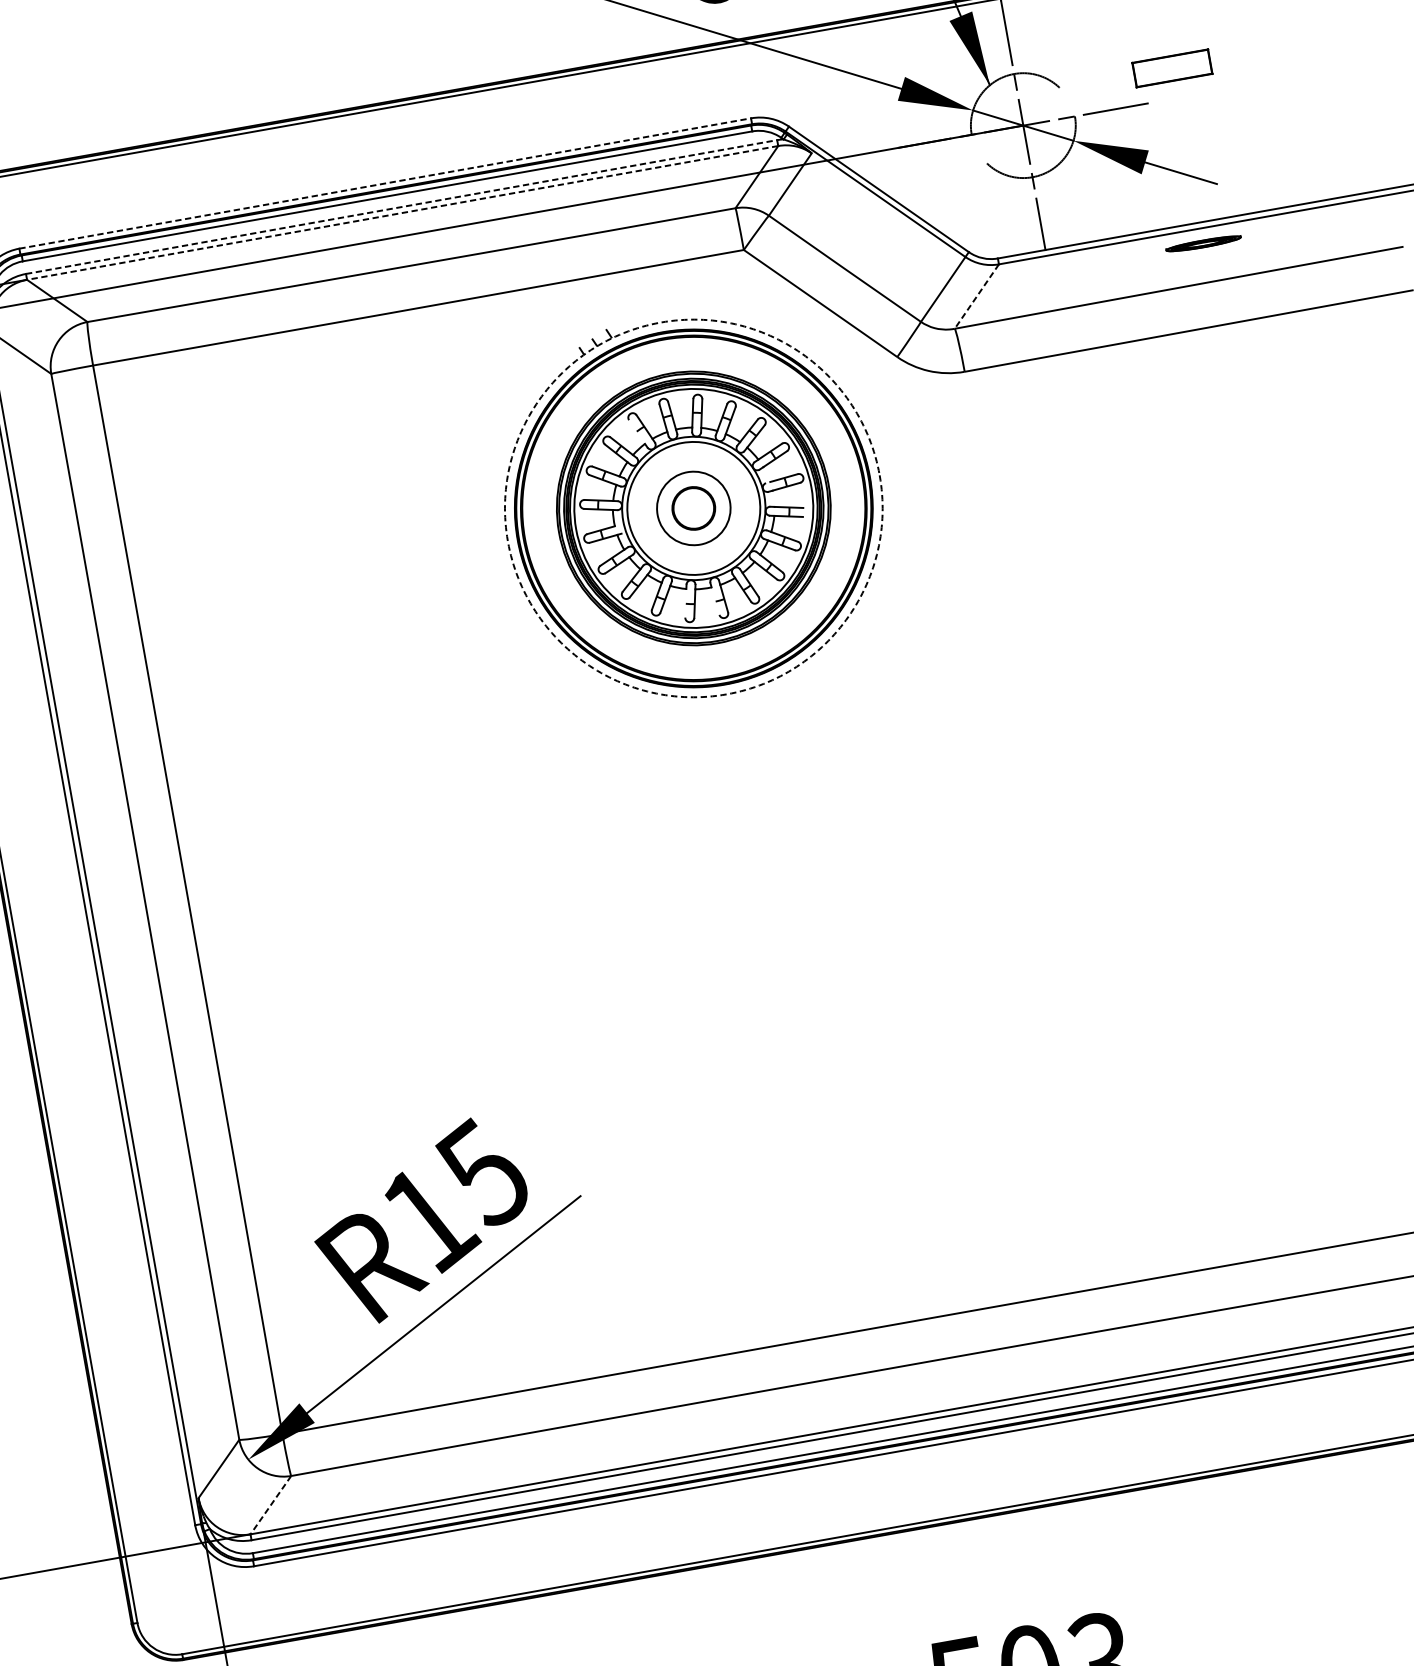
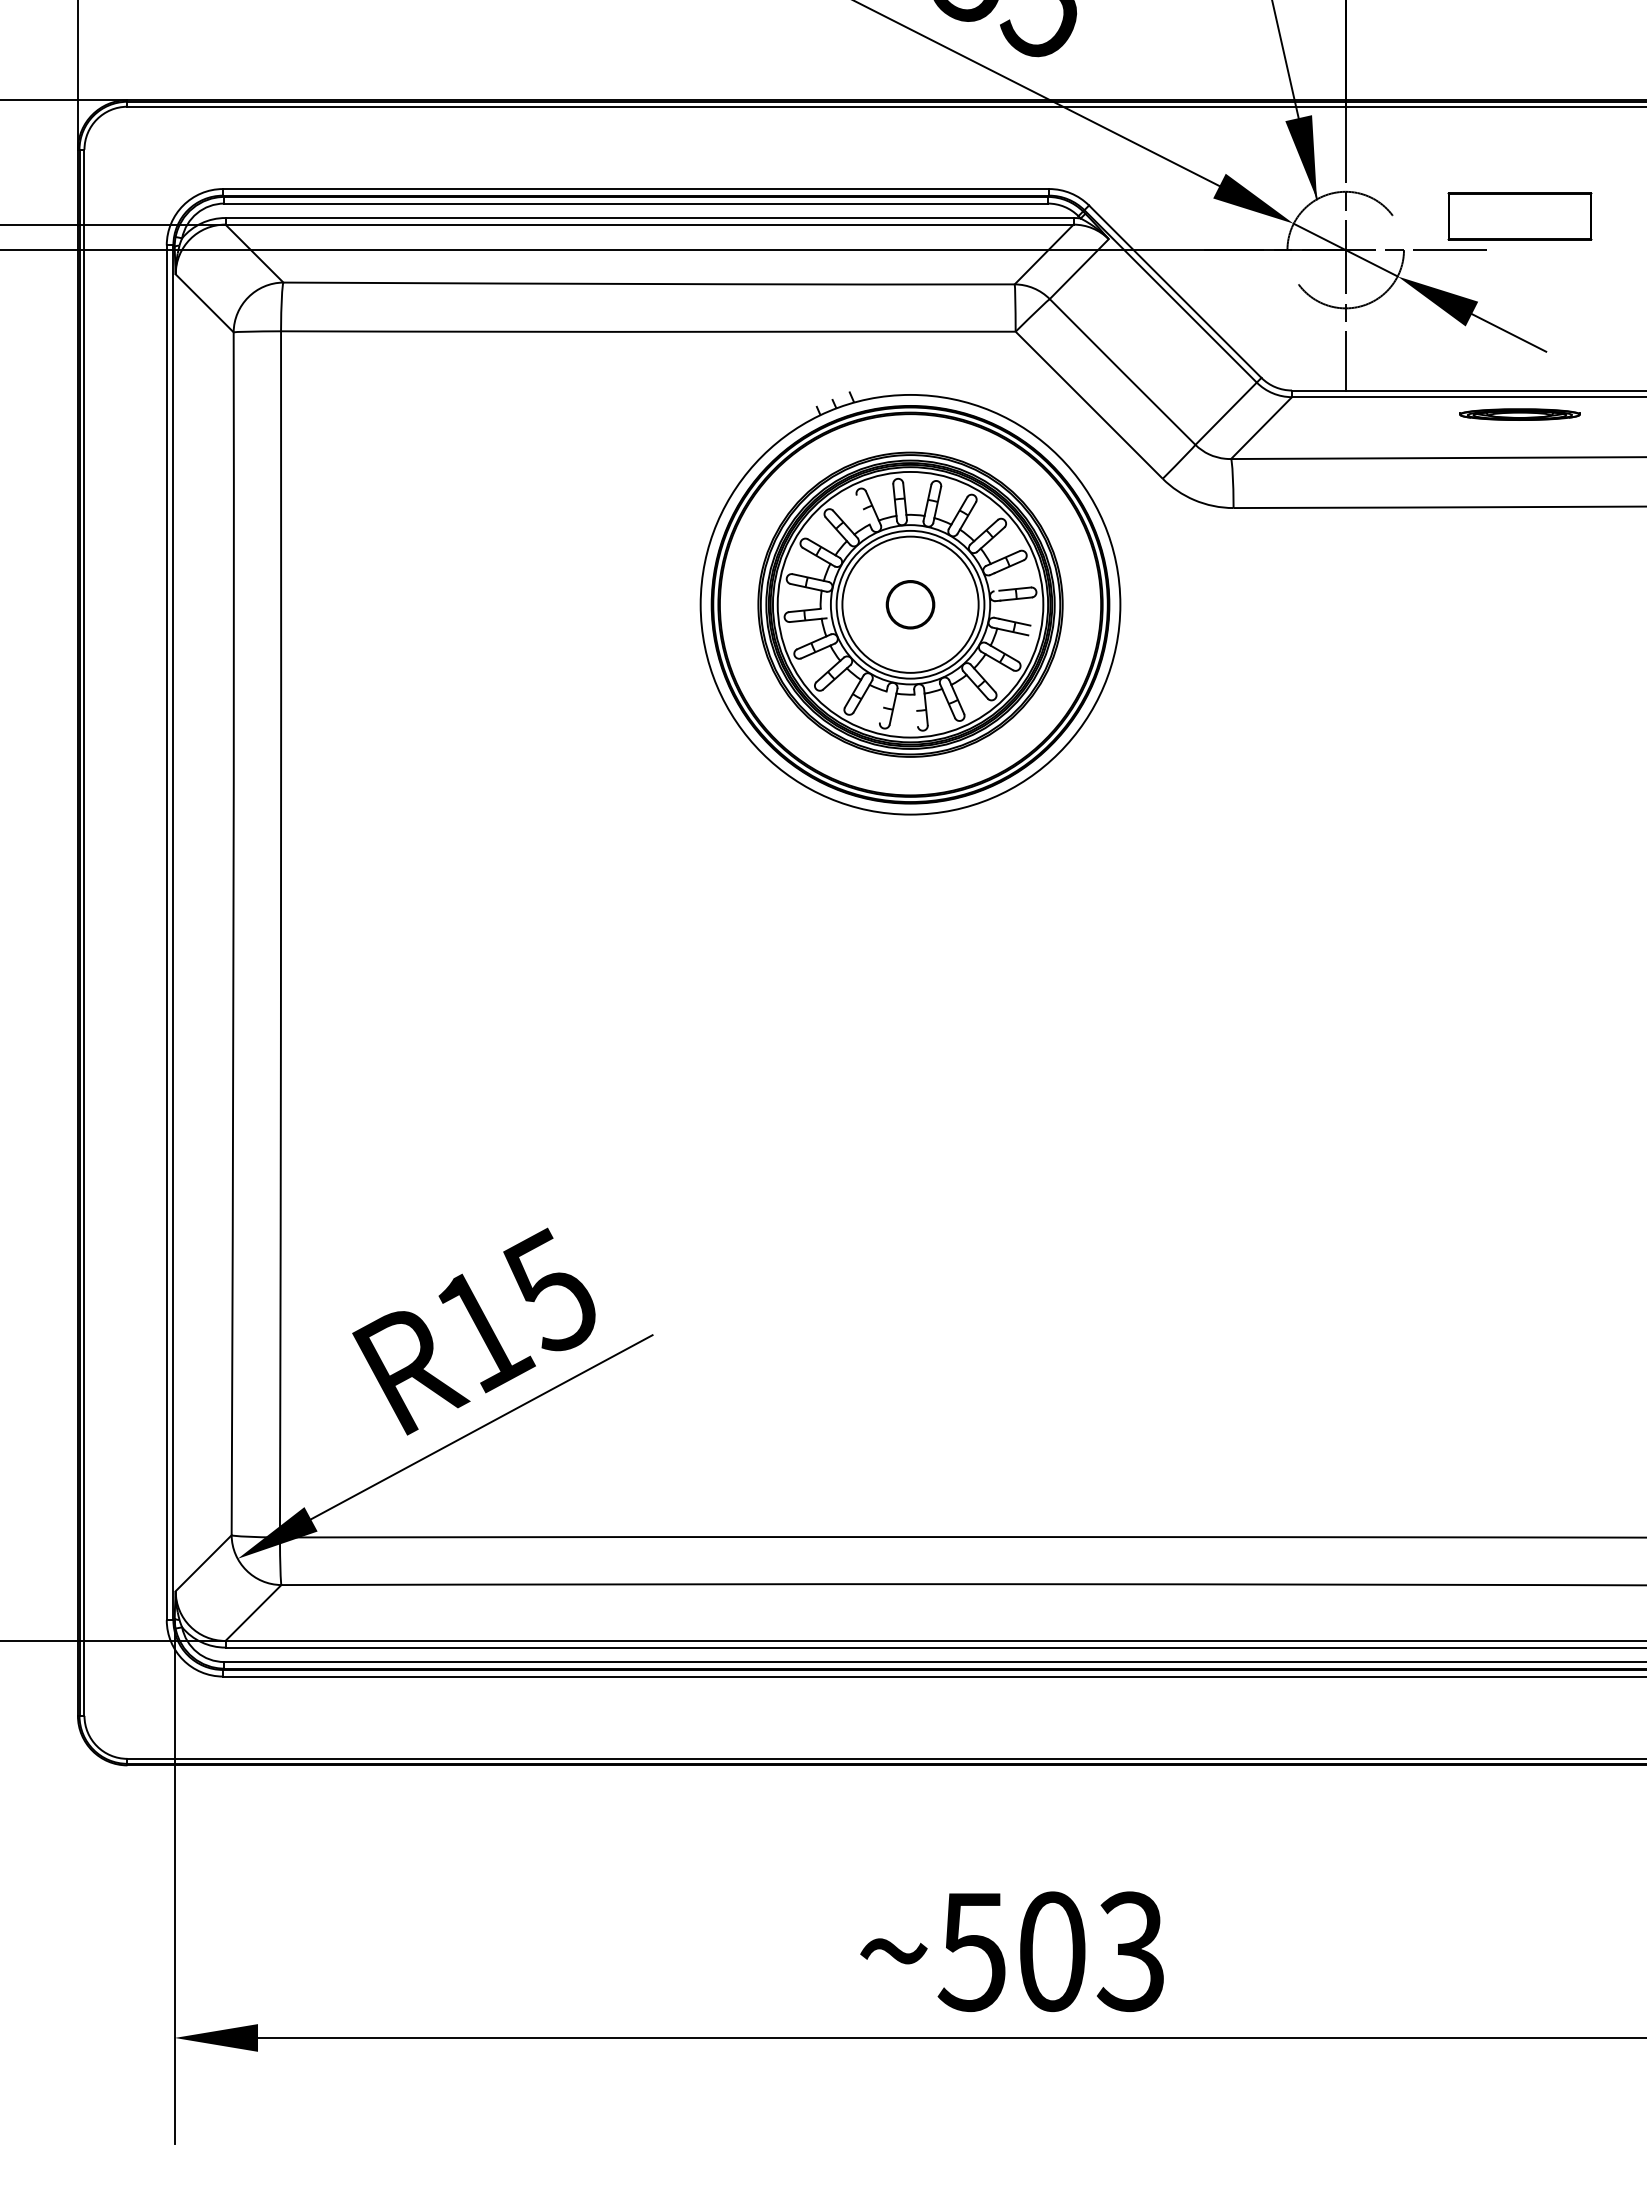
part: (1171, 68) -> (1519, 216), size x1.67
line: (385, 183) -> (636, 189), dashed -> solid
line: (402, 207) -> (650, 218), dashed -> solid
line: (402, 212) -> (649, 224), dashed -> solid
part: (1203, 243) -> (1519, 414), size x1.43
line: (976, 296) -> (1261, 428), dashed -> solid
circle: (693, 508) -> (910, 604), dashed -> solid
circle: (693, 508) -> (910, 604), size x1.67
line: (271, 1505) -> (253, 1613), dashed -> solid

